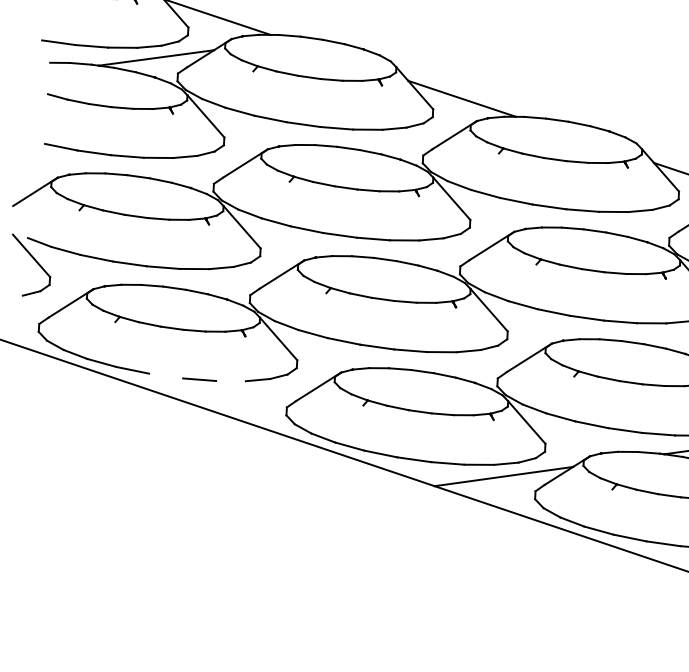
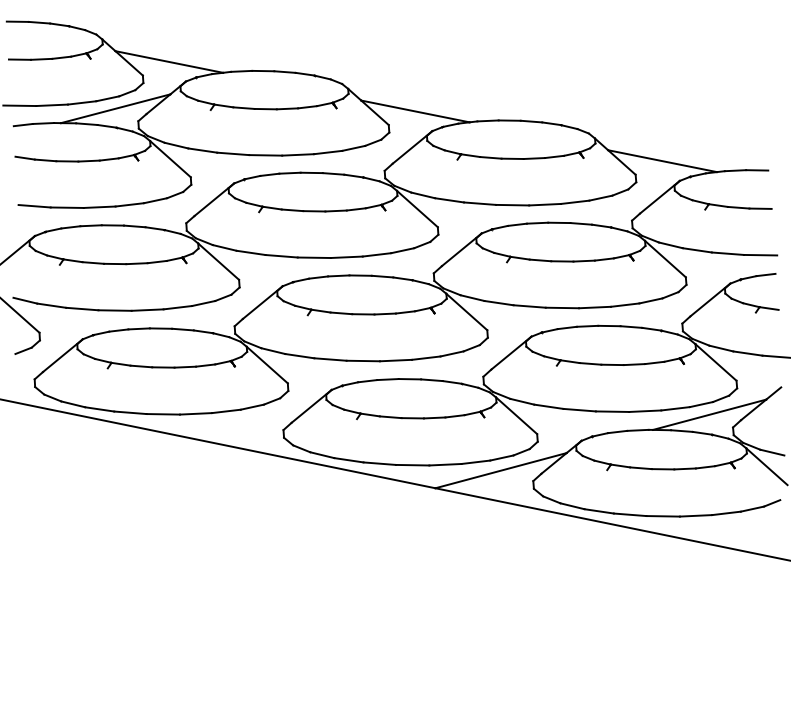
line: (165, 376) -> (162, 414), added
line: (231, 381) -> (226, 411), added

